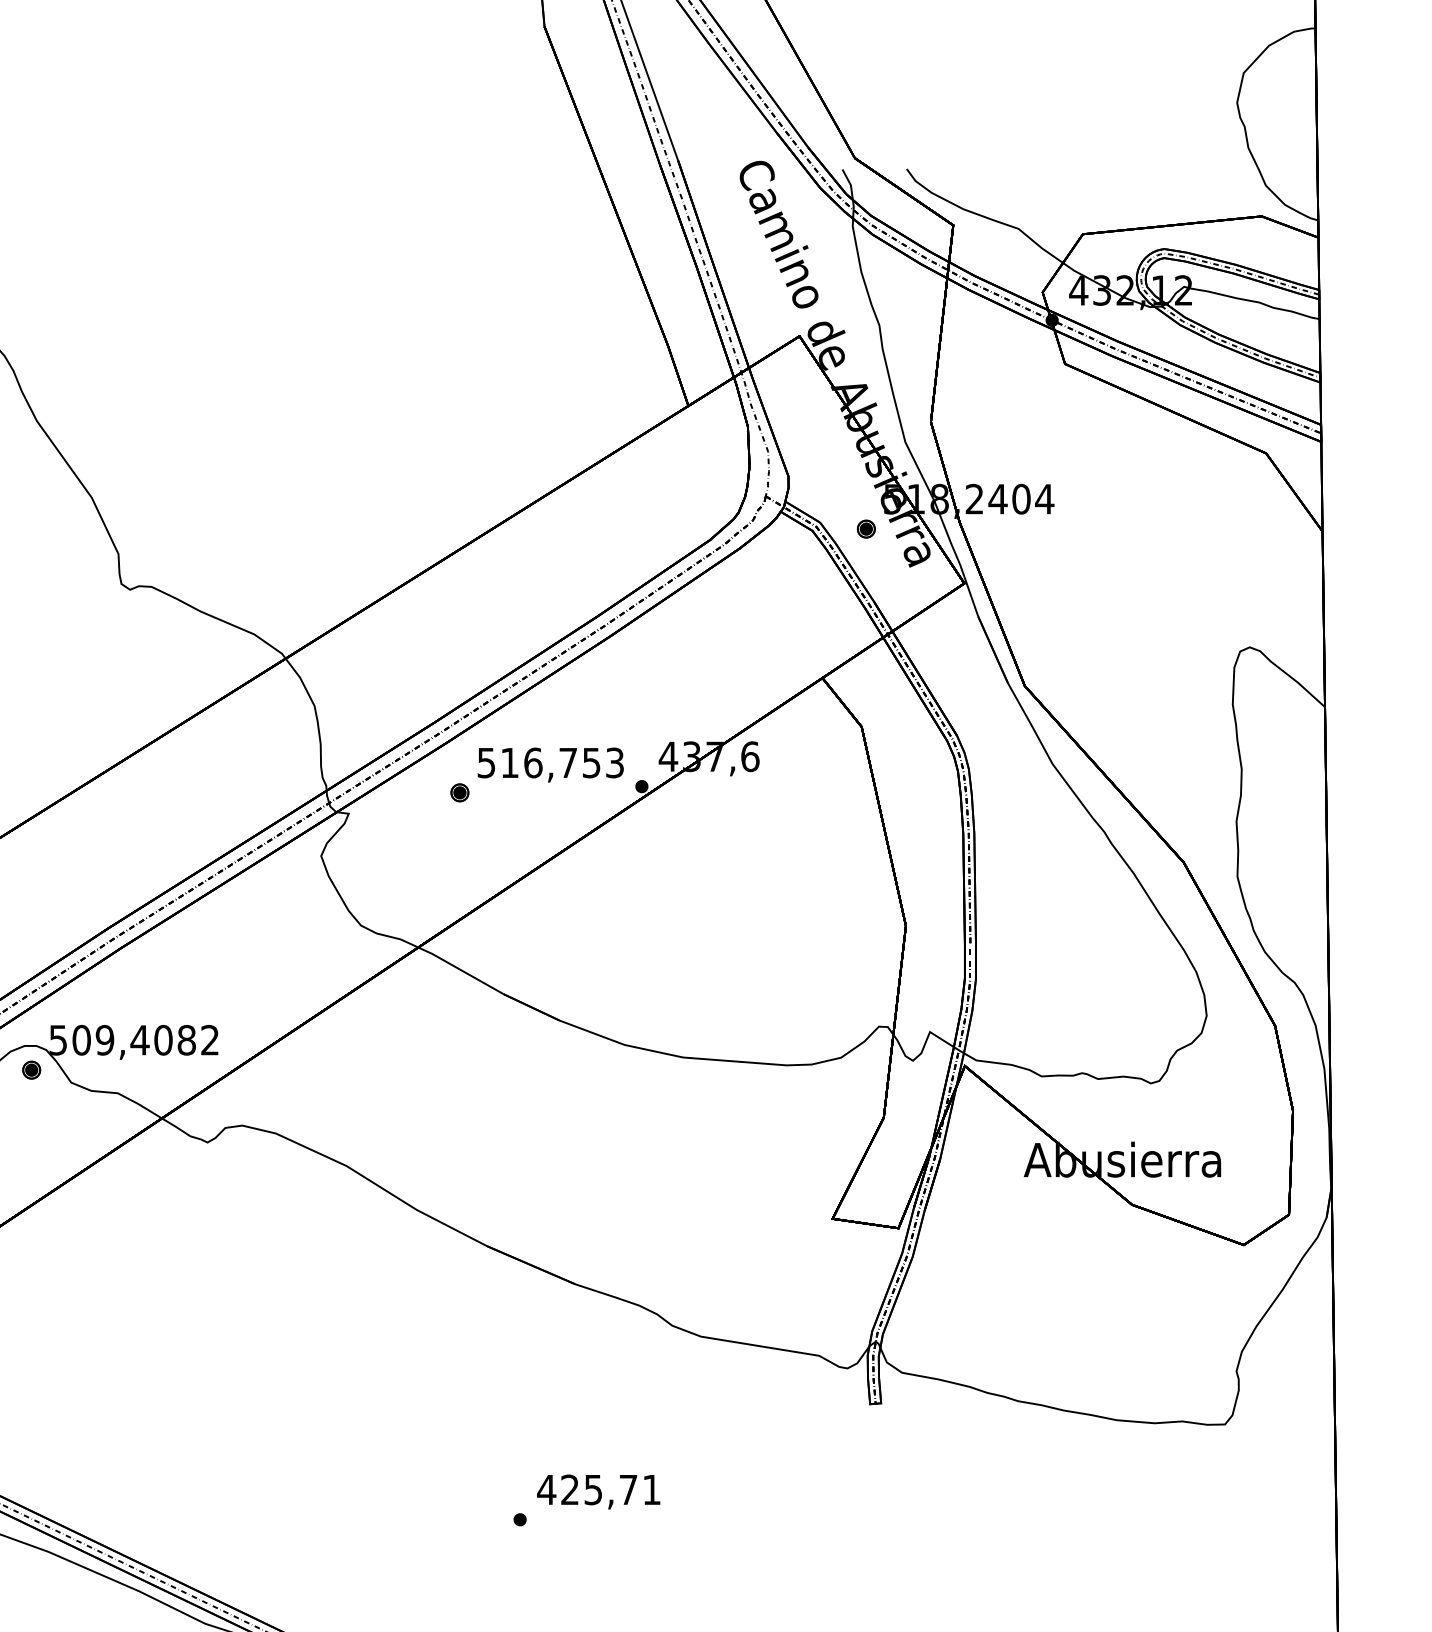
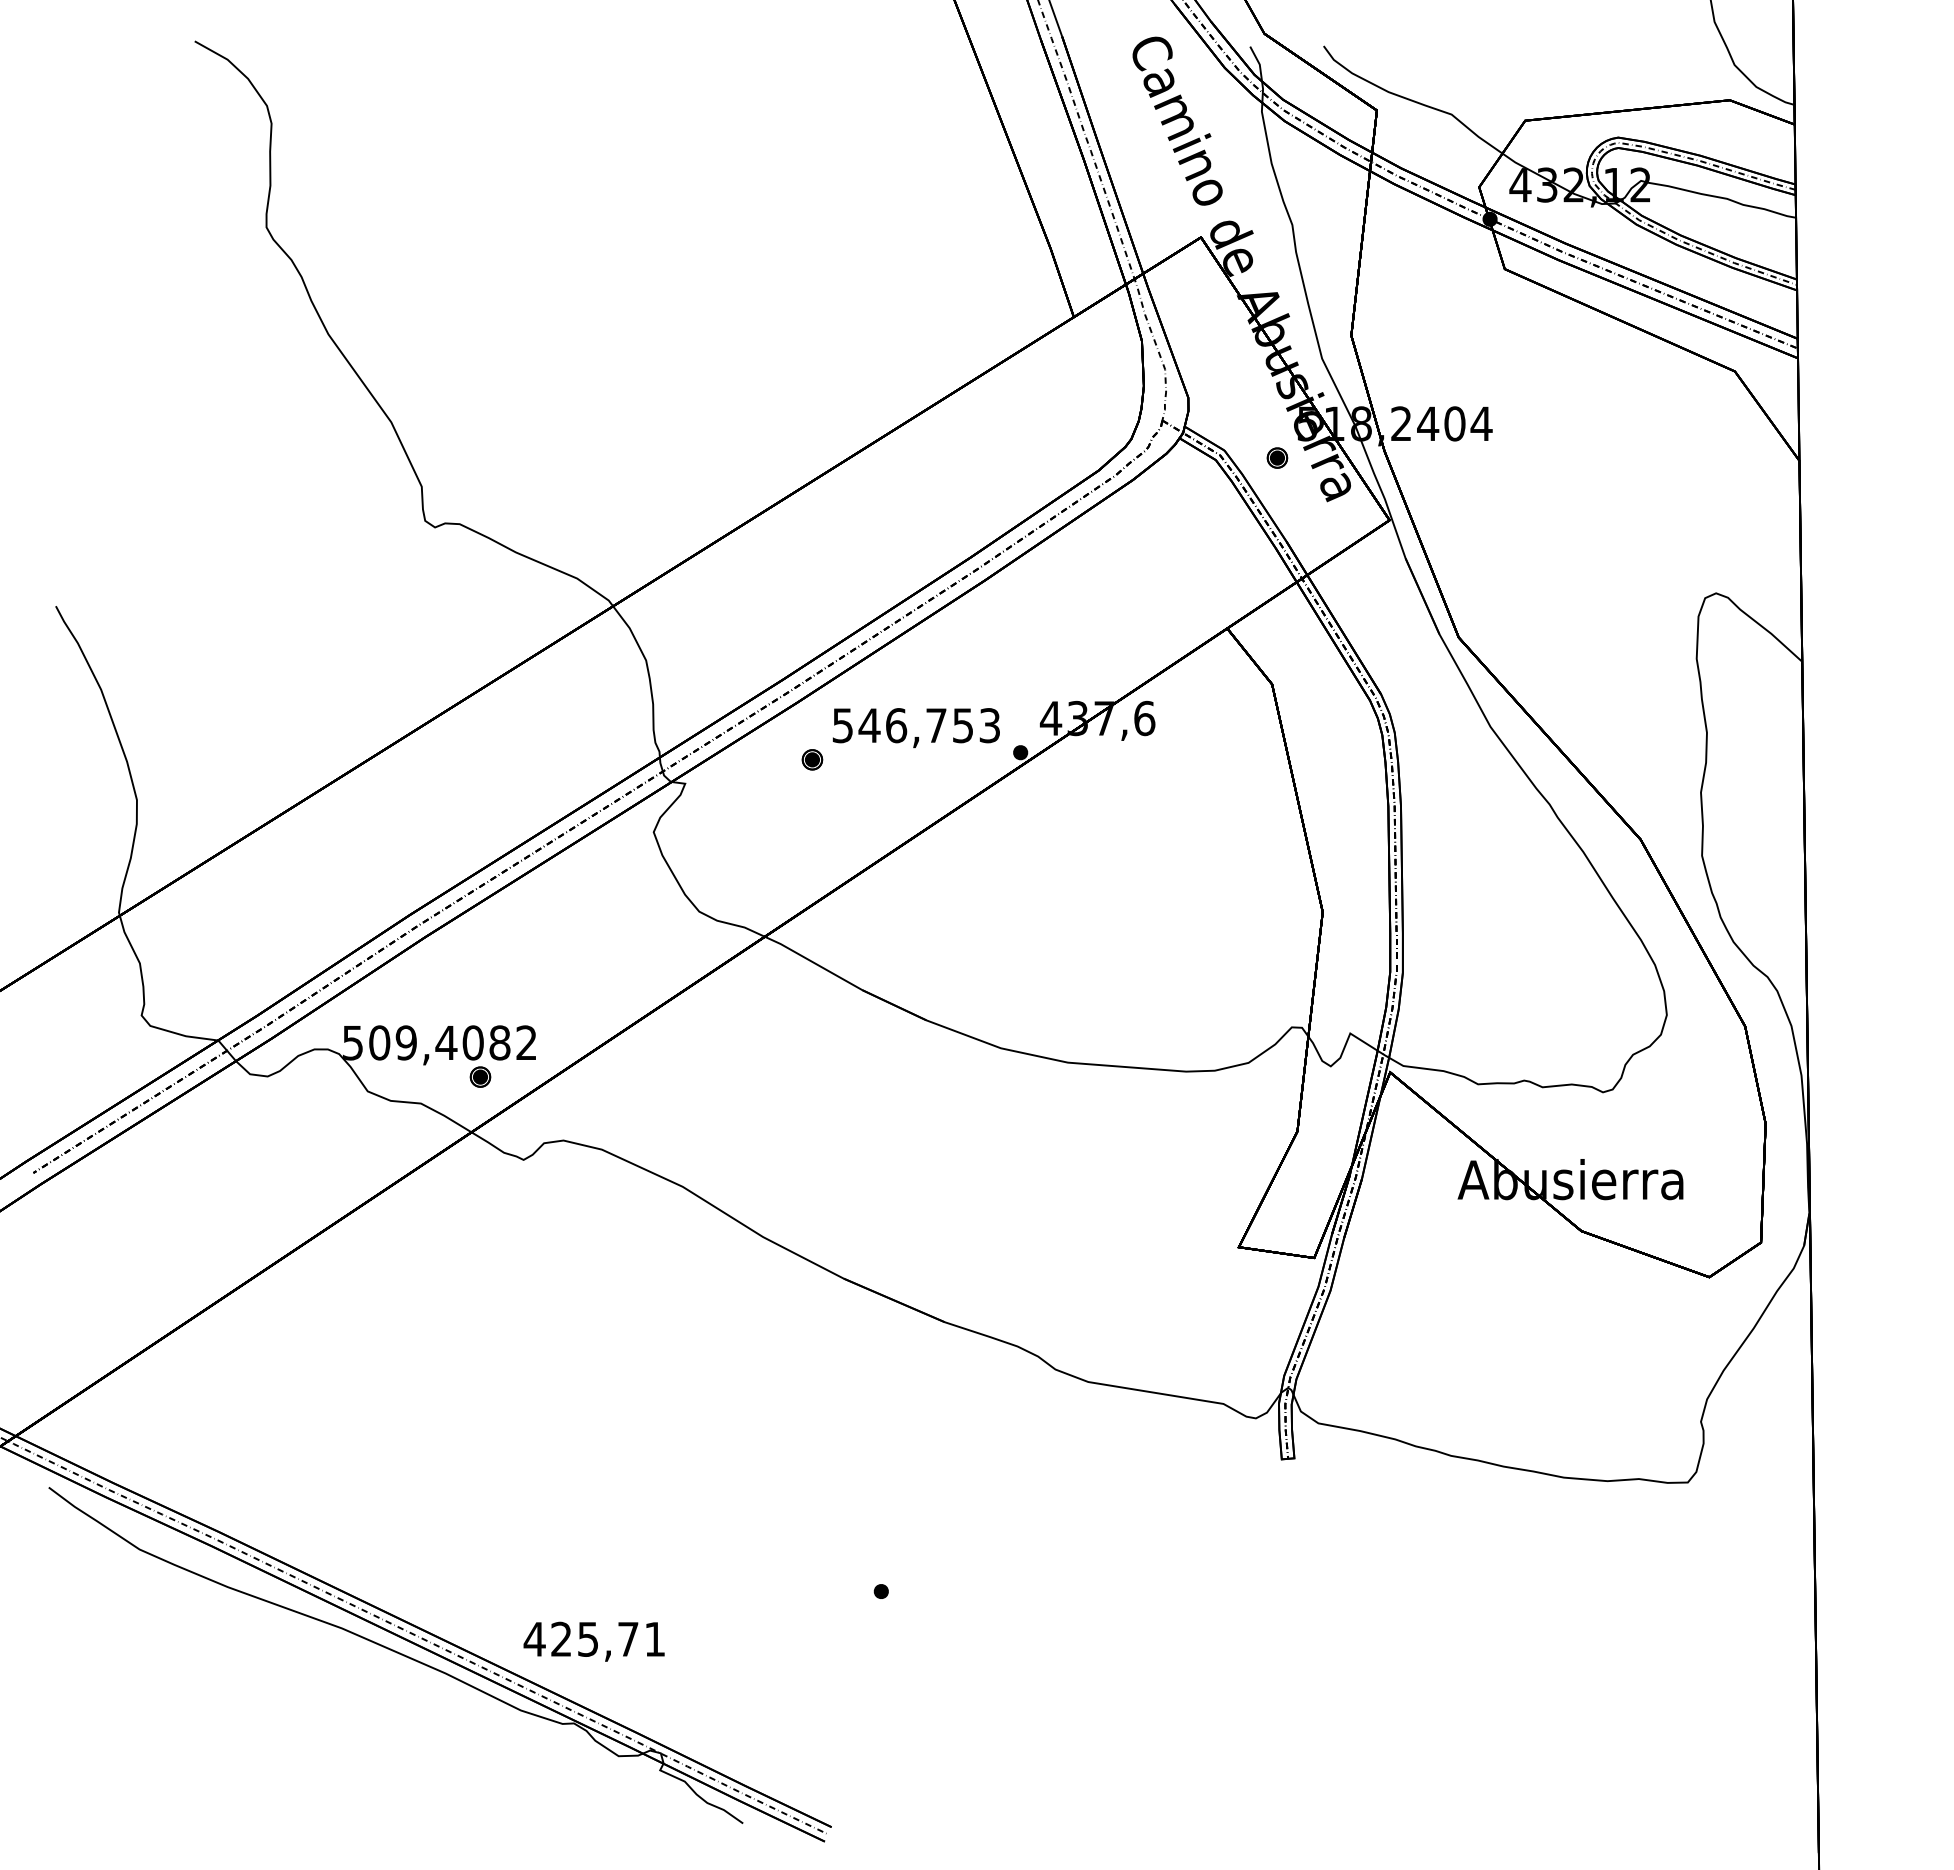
text: (509, 762) -> (869, 725), 516,753 -> 546,753
part: (31, 1069) -> (480, 1076), moved
text: (598, 1491) -> (593, 1641), moved

